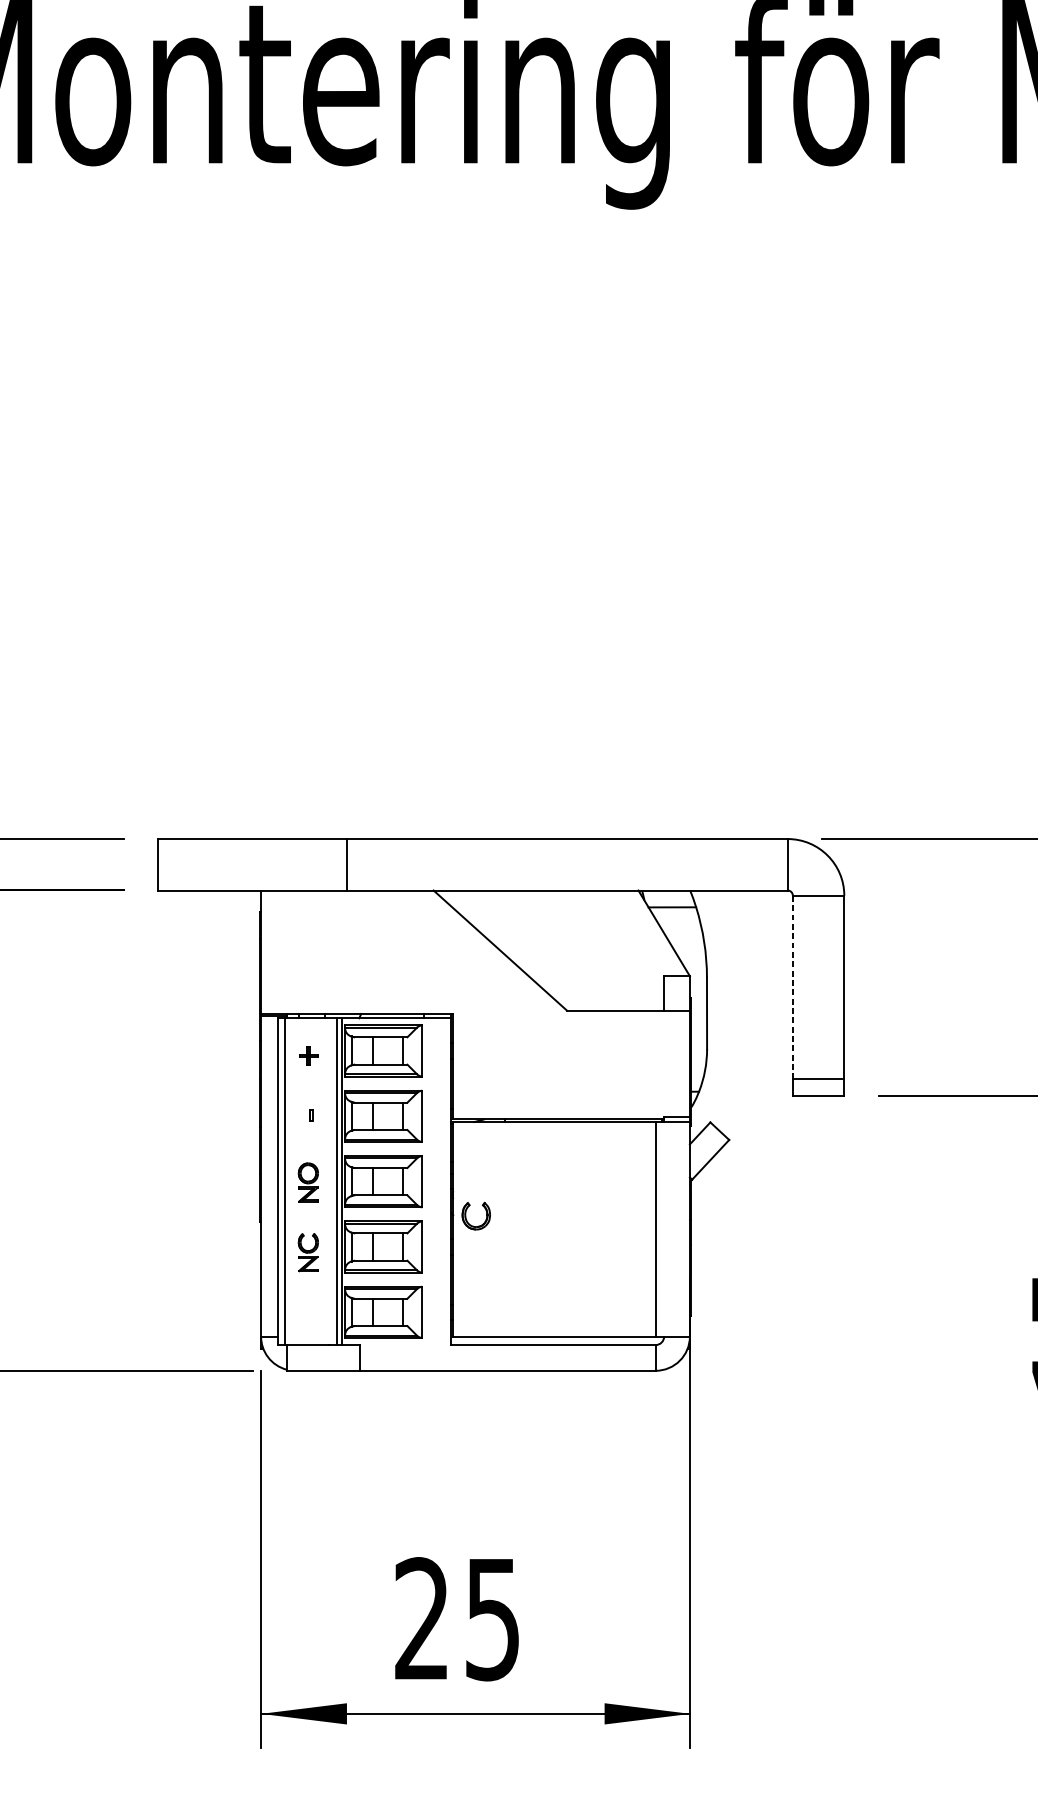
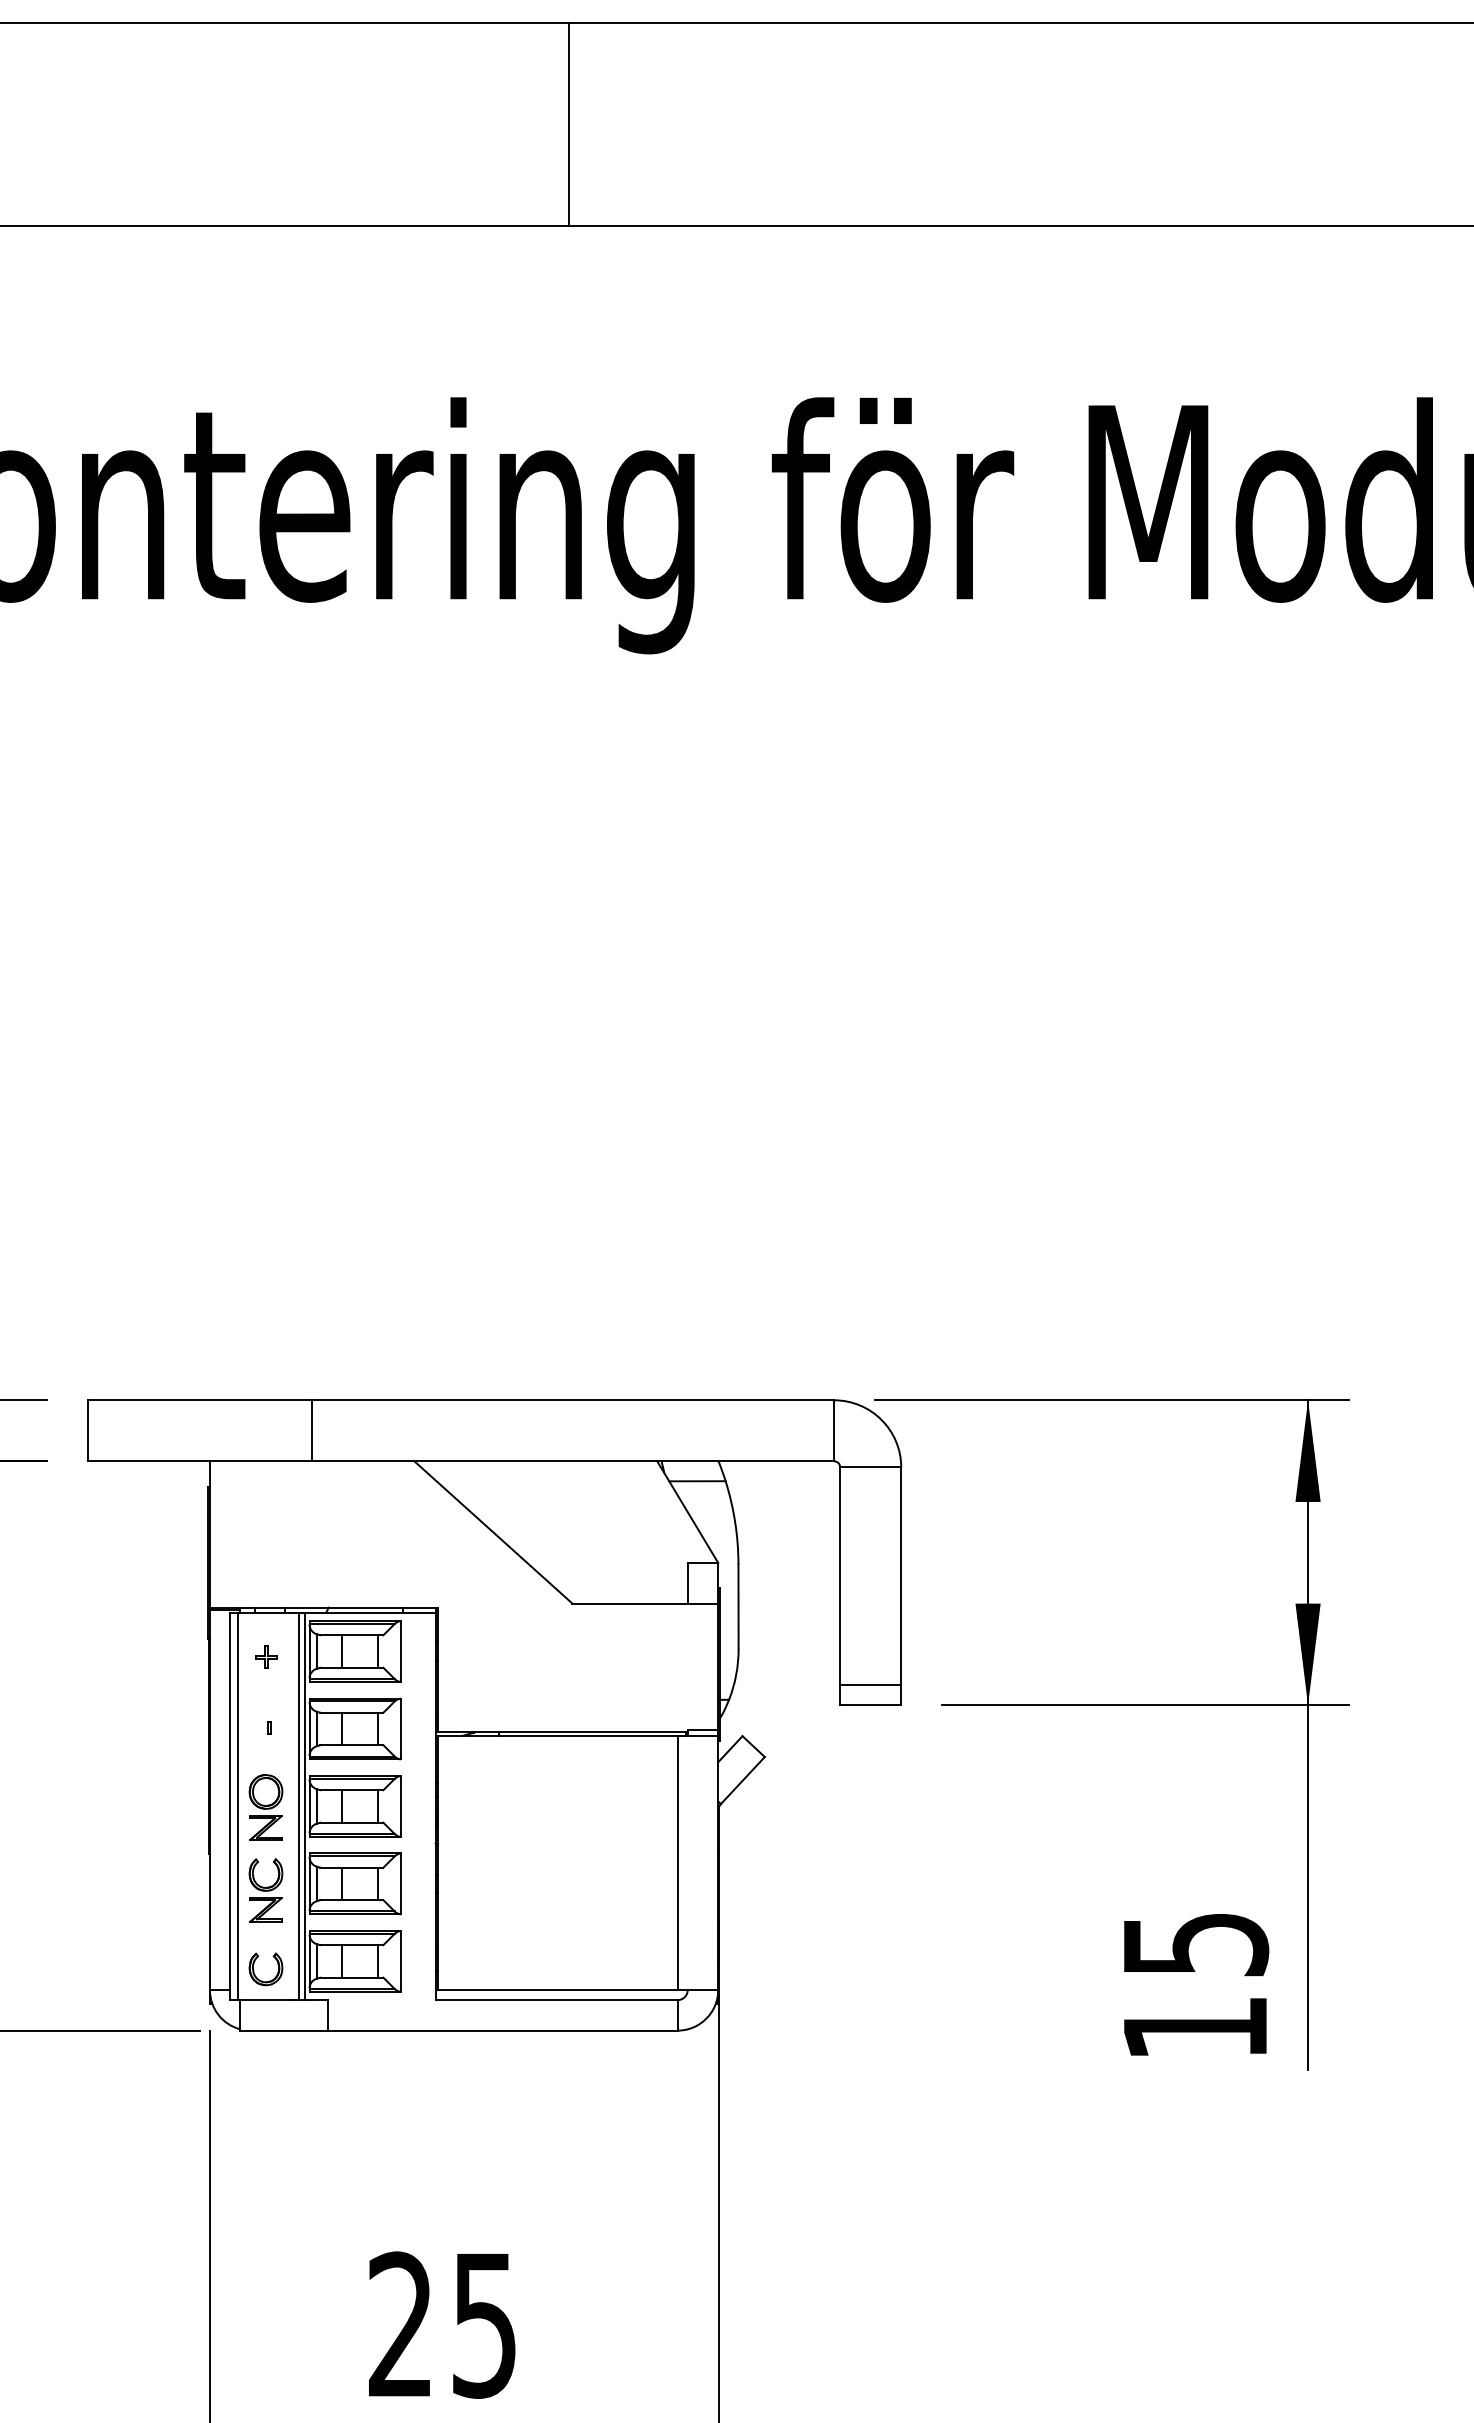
line: (793, 987) -> (840, 1576), dashed -> solid
part: (307, 1182) -> (265, 1807), size x1.43
part: (466, 1217) -> (254, 1970), moved
part: (307, 1252) -> (265, 1890), size x1.43

